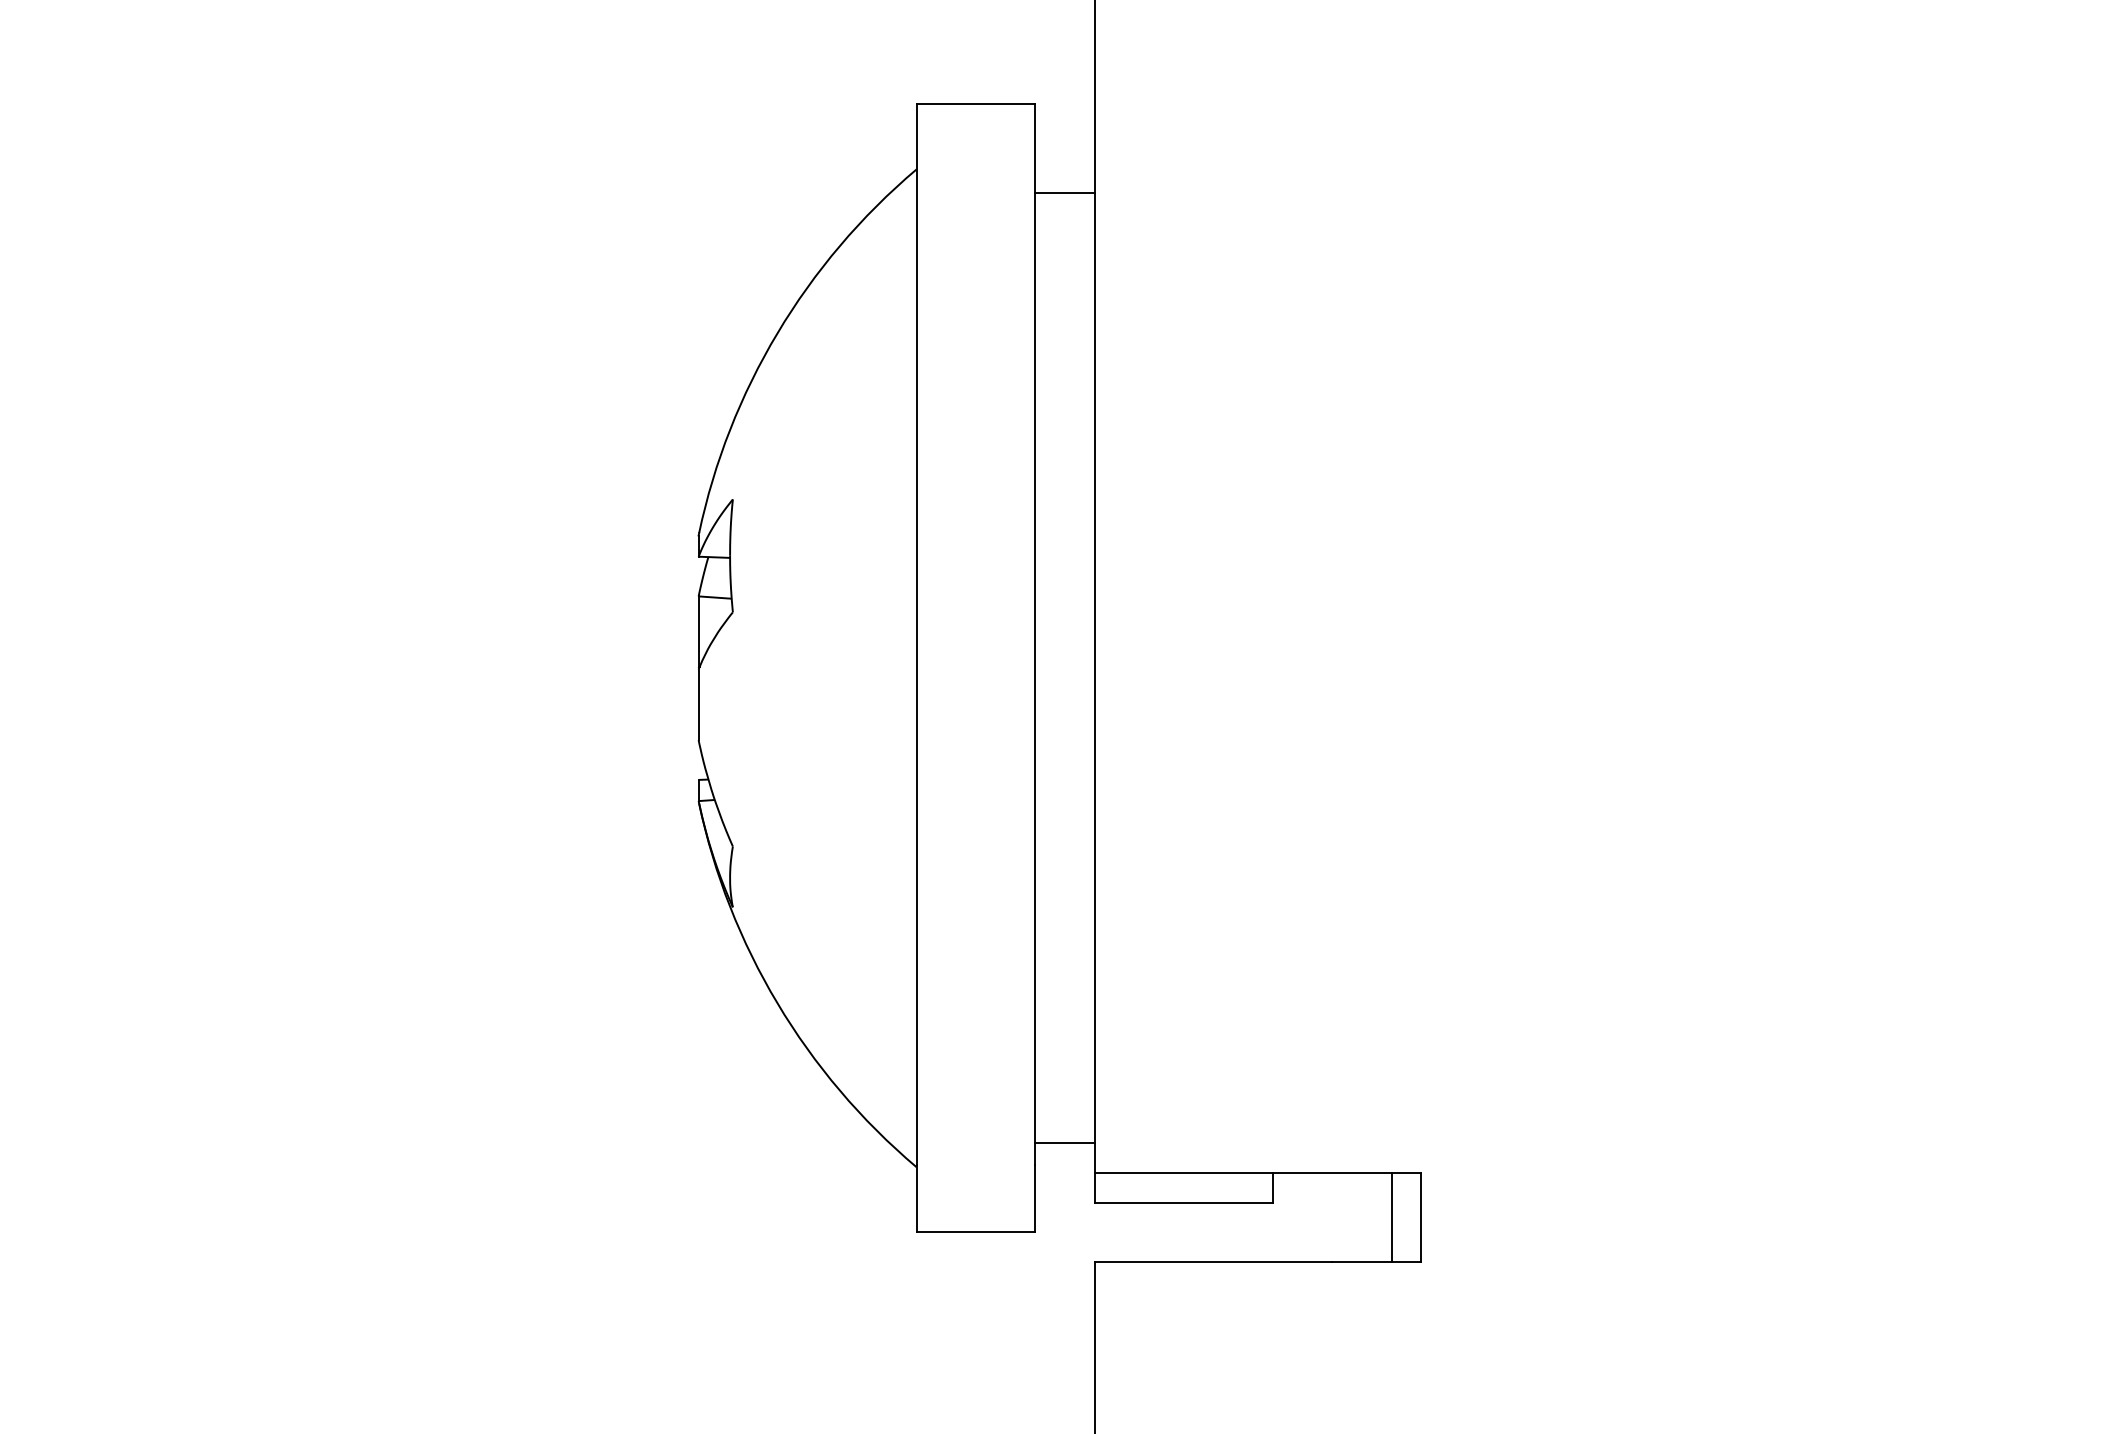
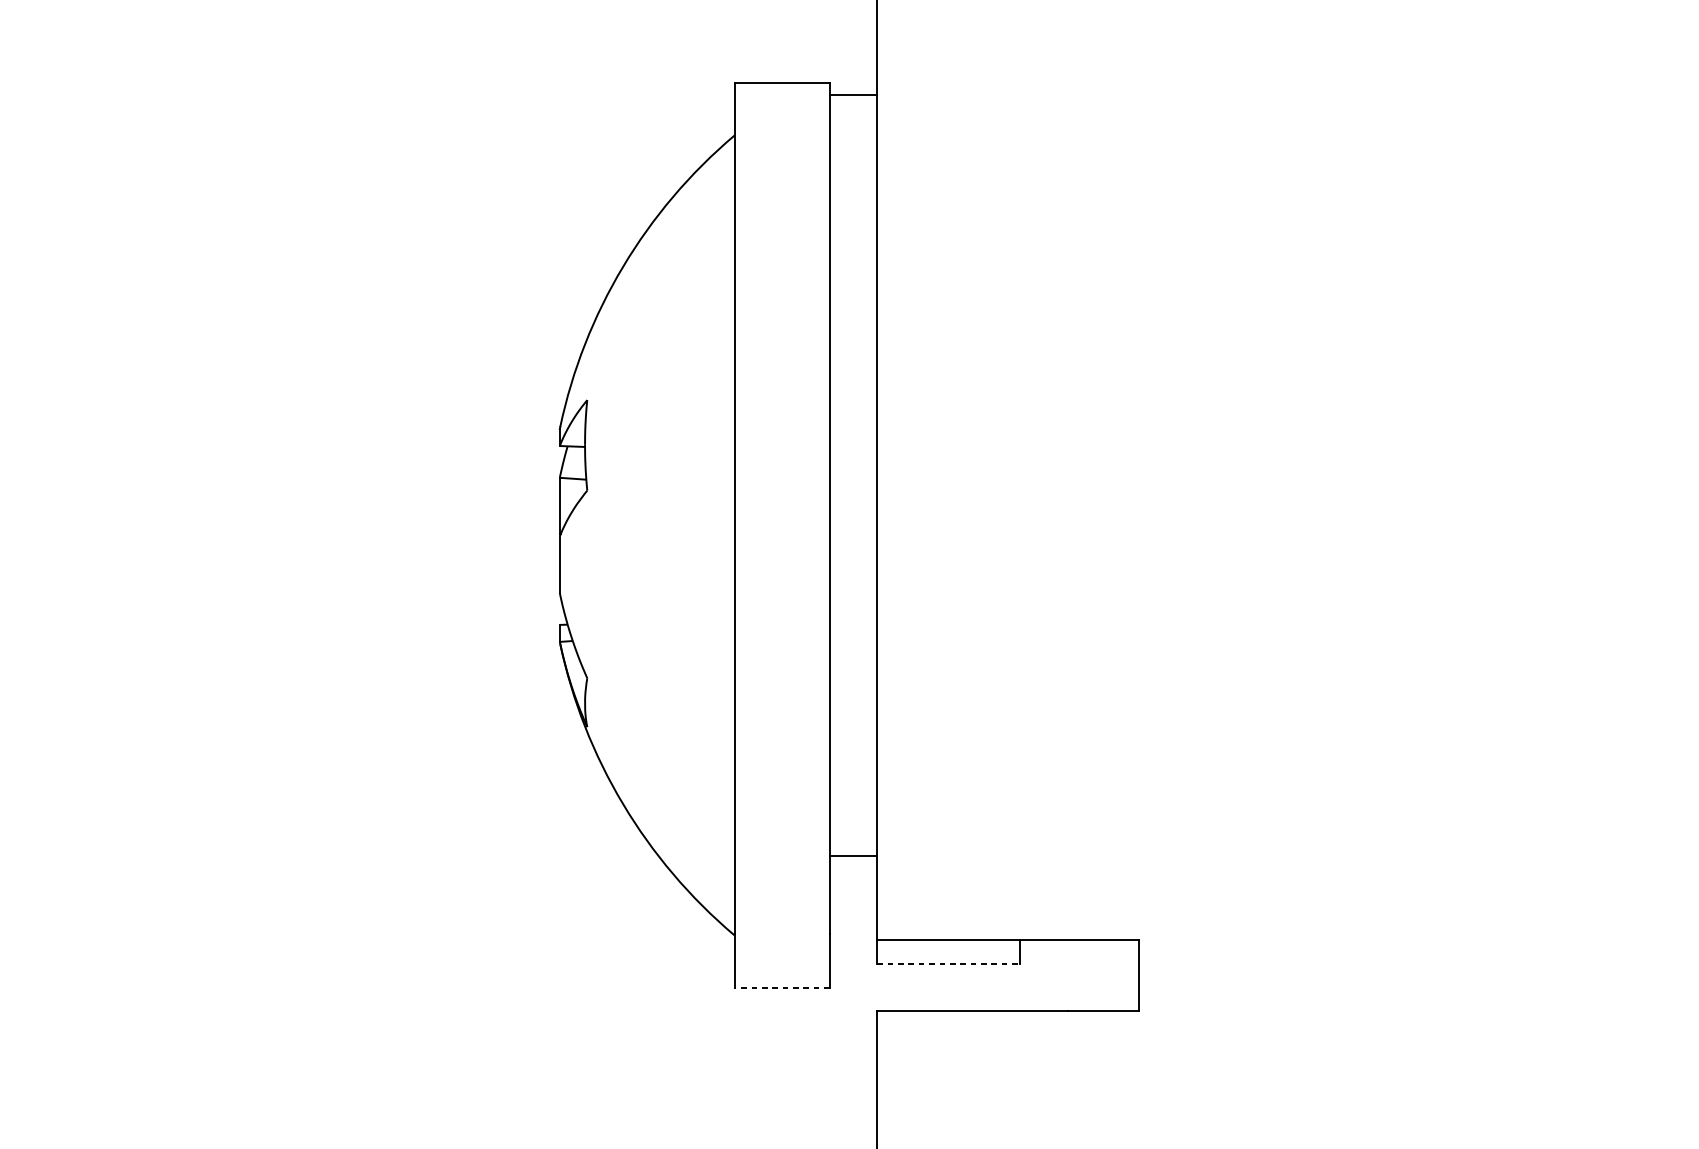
line: (1064, 193) -> (853, 95), moved
line: (1064, 1143) -> (853, 856), moved
line: (1184, 1202) -> (949, 963), solid -> dashed
line: (1391, 1217) -> (1115, 975), removed
line: (975, 1232) -> (781, 987), solid -> dashed

